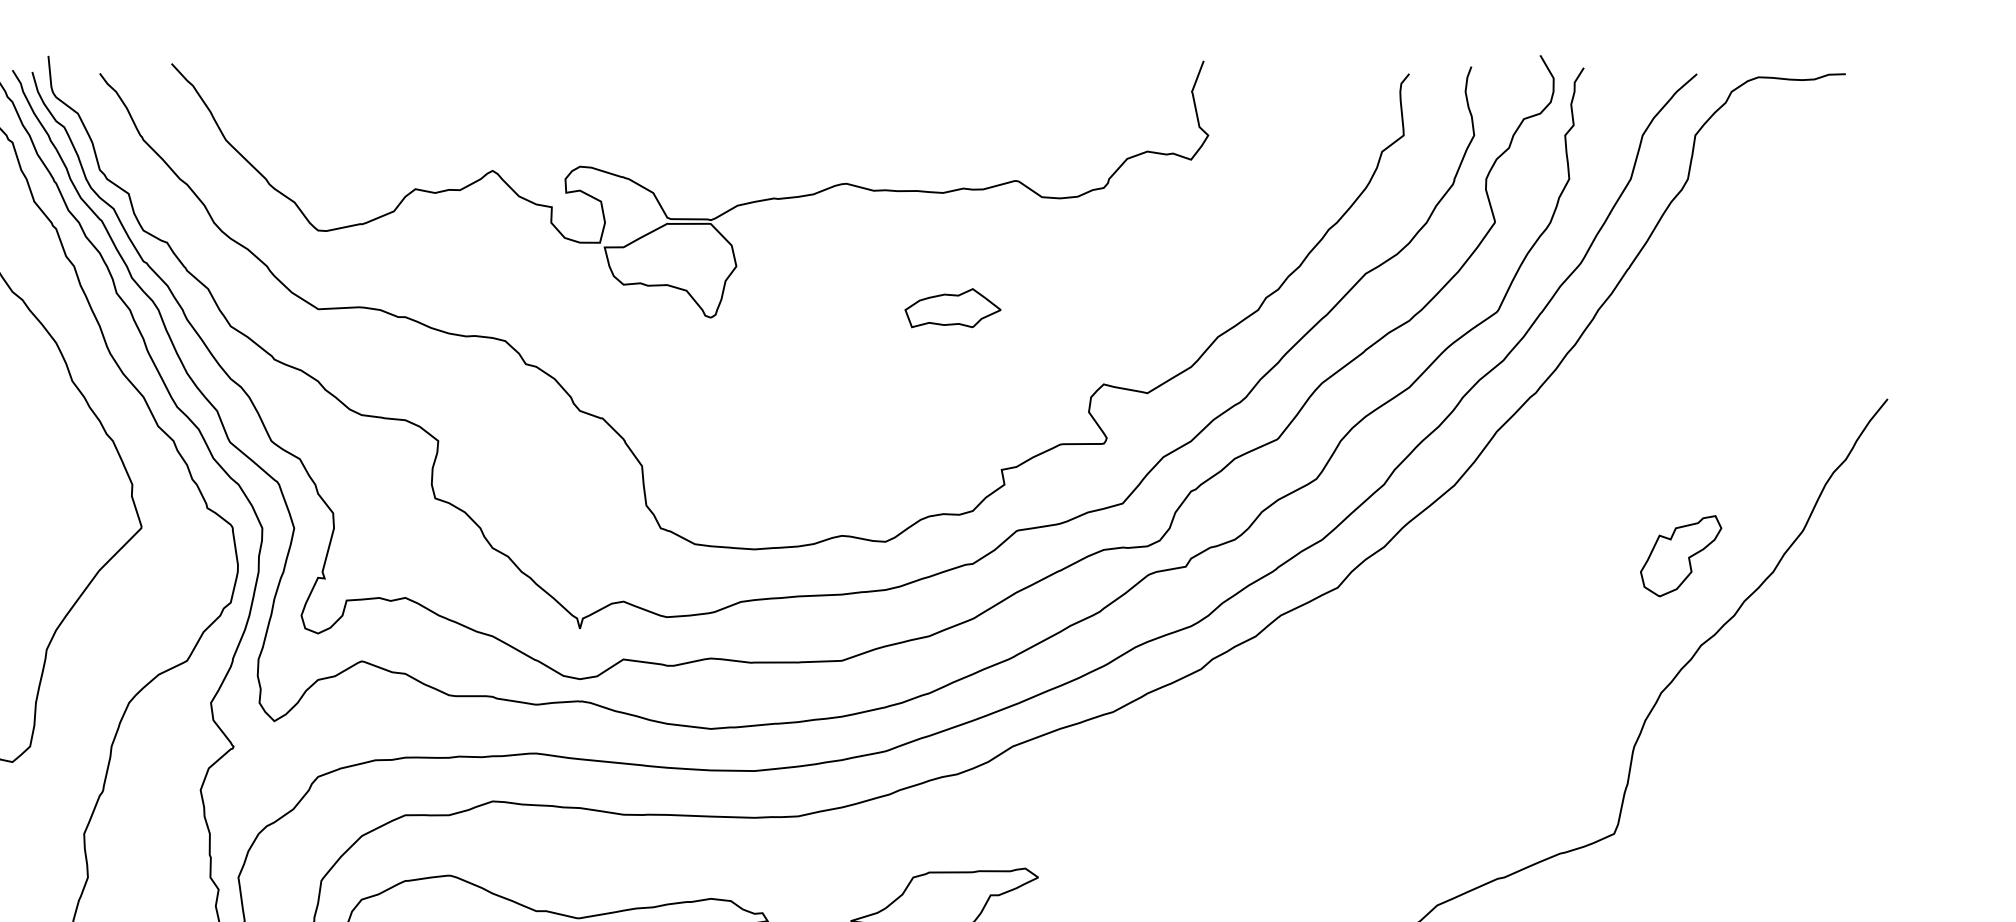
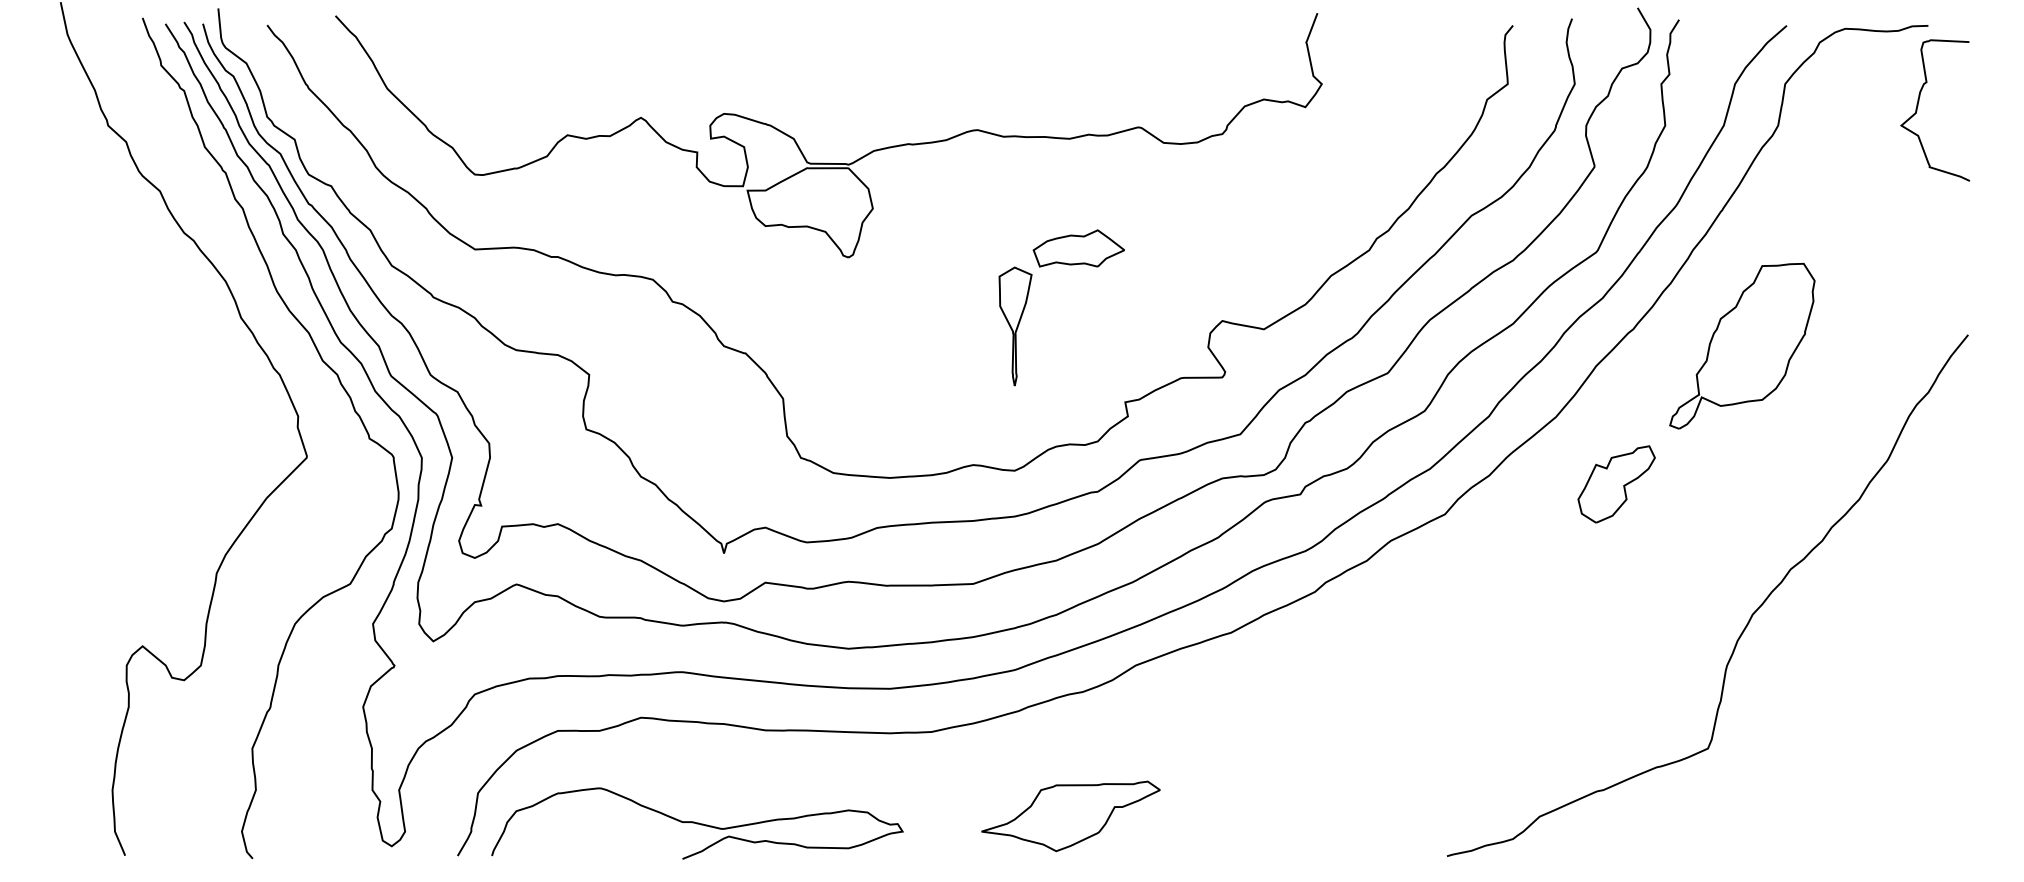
curve: (1835, 158) -> (1918, 106), added
part: (886, 390) -> (1015, 326), added
part: (1650, 410) -> (1742, 345), added
part: (1680, 556) -> (1616, 484), moved

